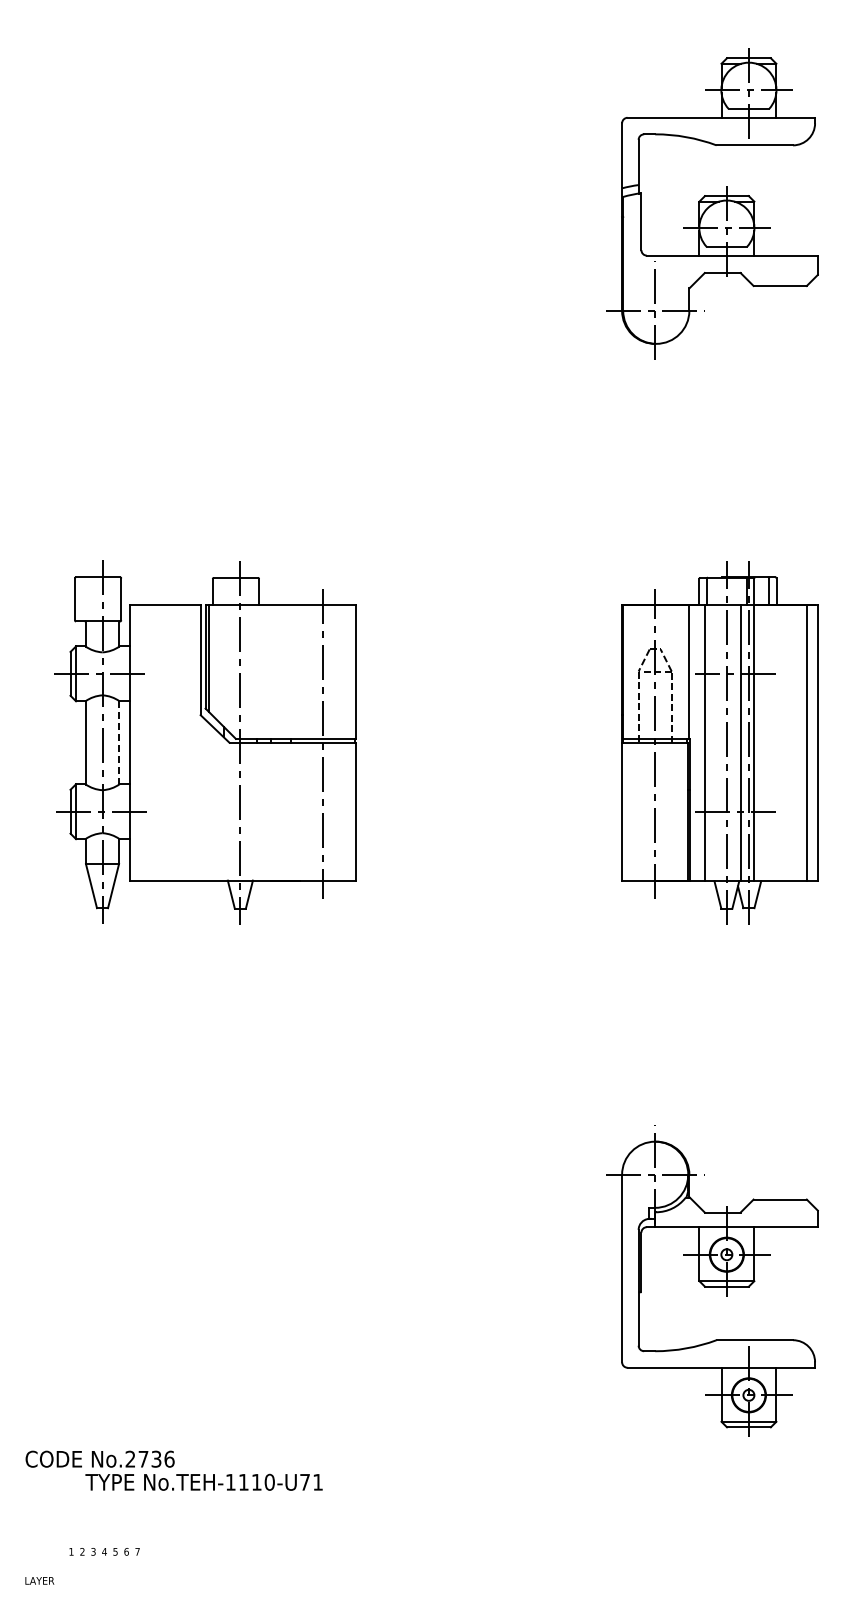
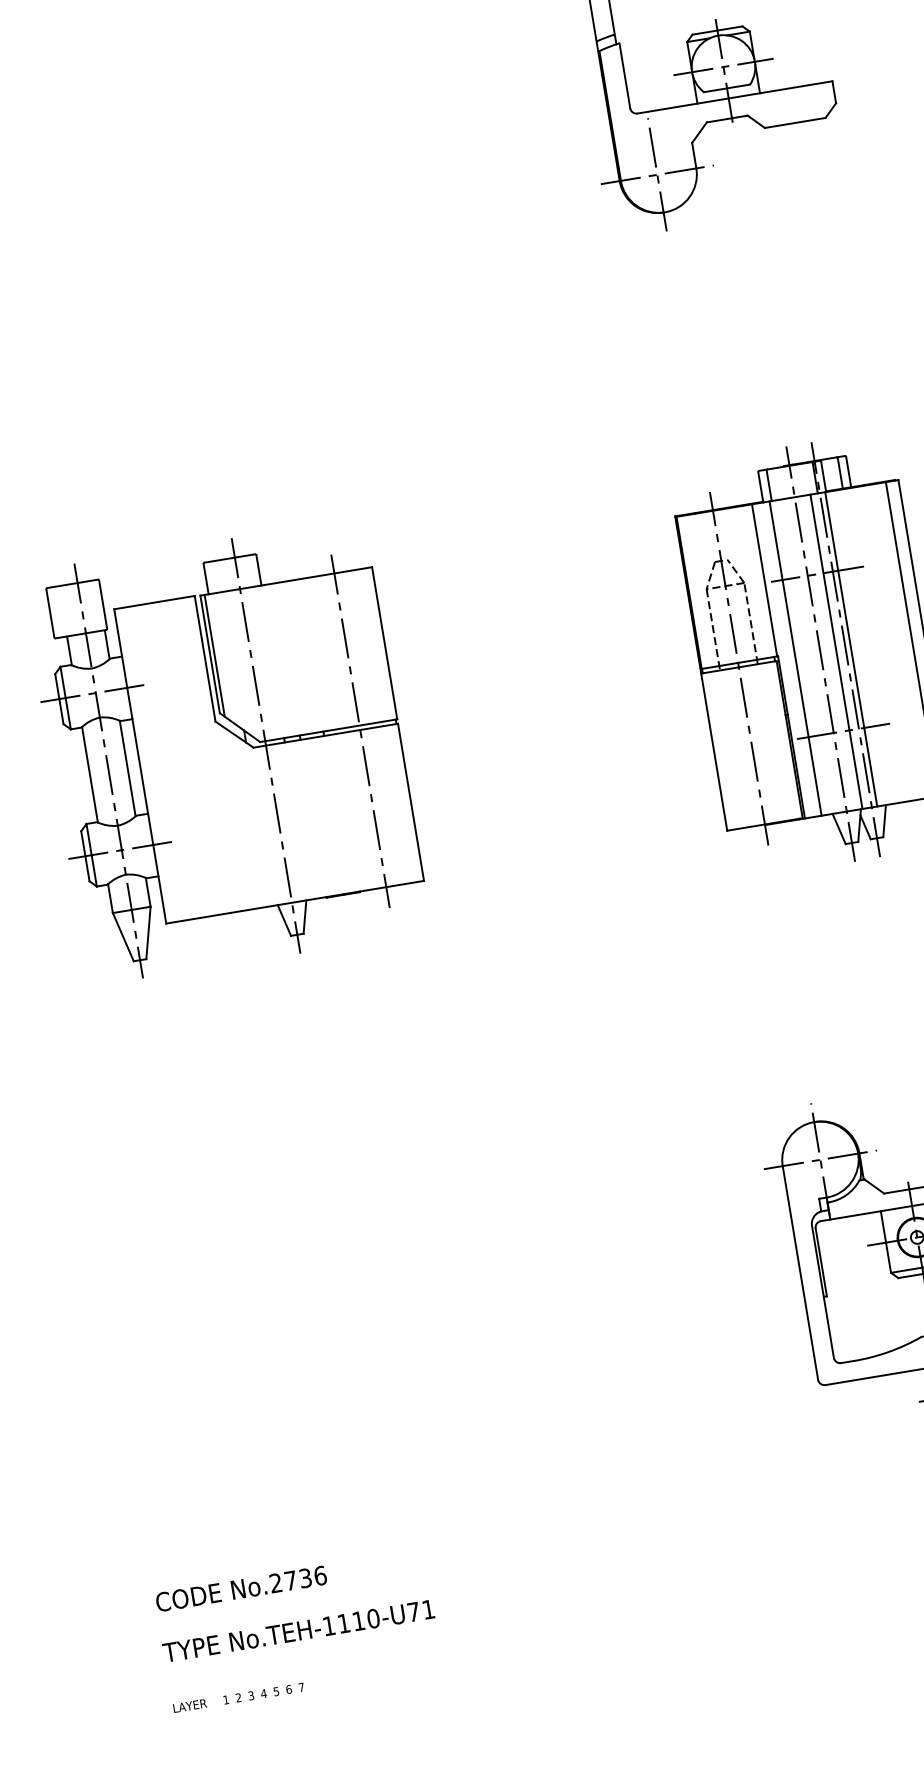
line: (119, 742) -> (128, 768), dashed -> solid
text: (203, 1481) -> (297, 1630), moved
text: (39, 1580) -> (189, 1705), moved

